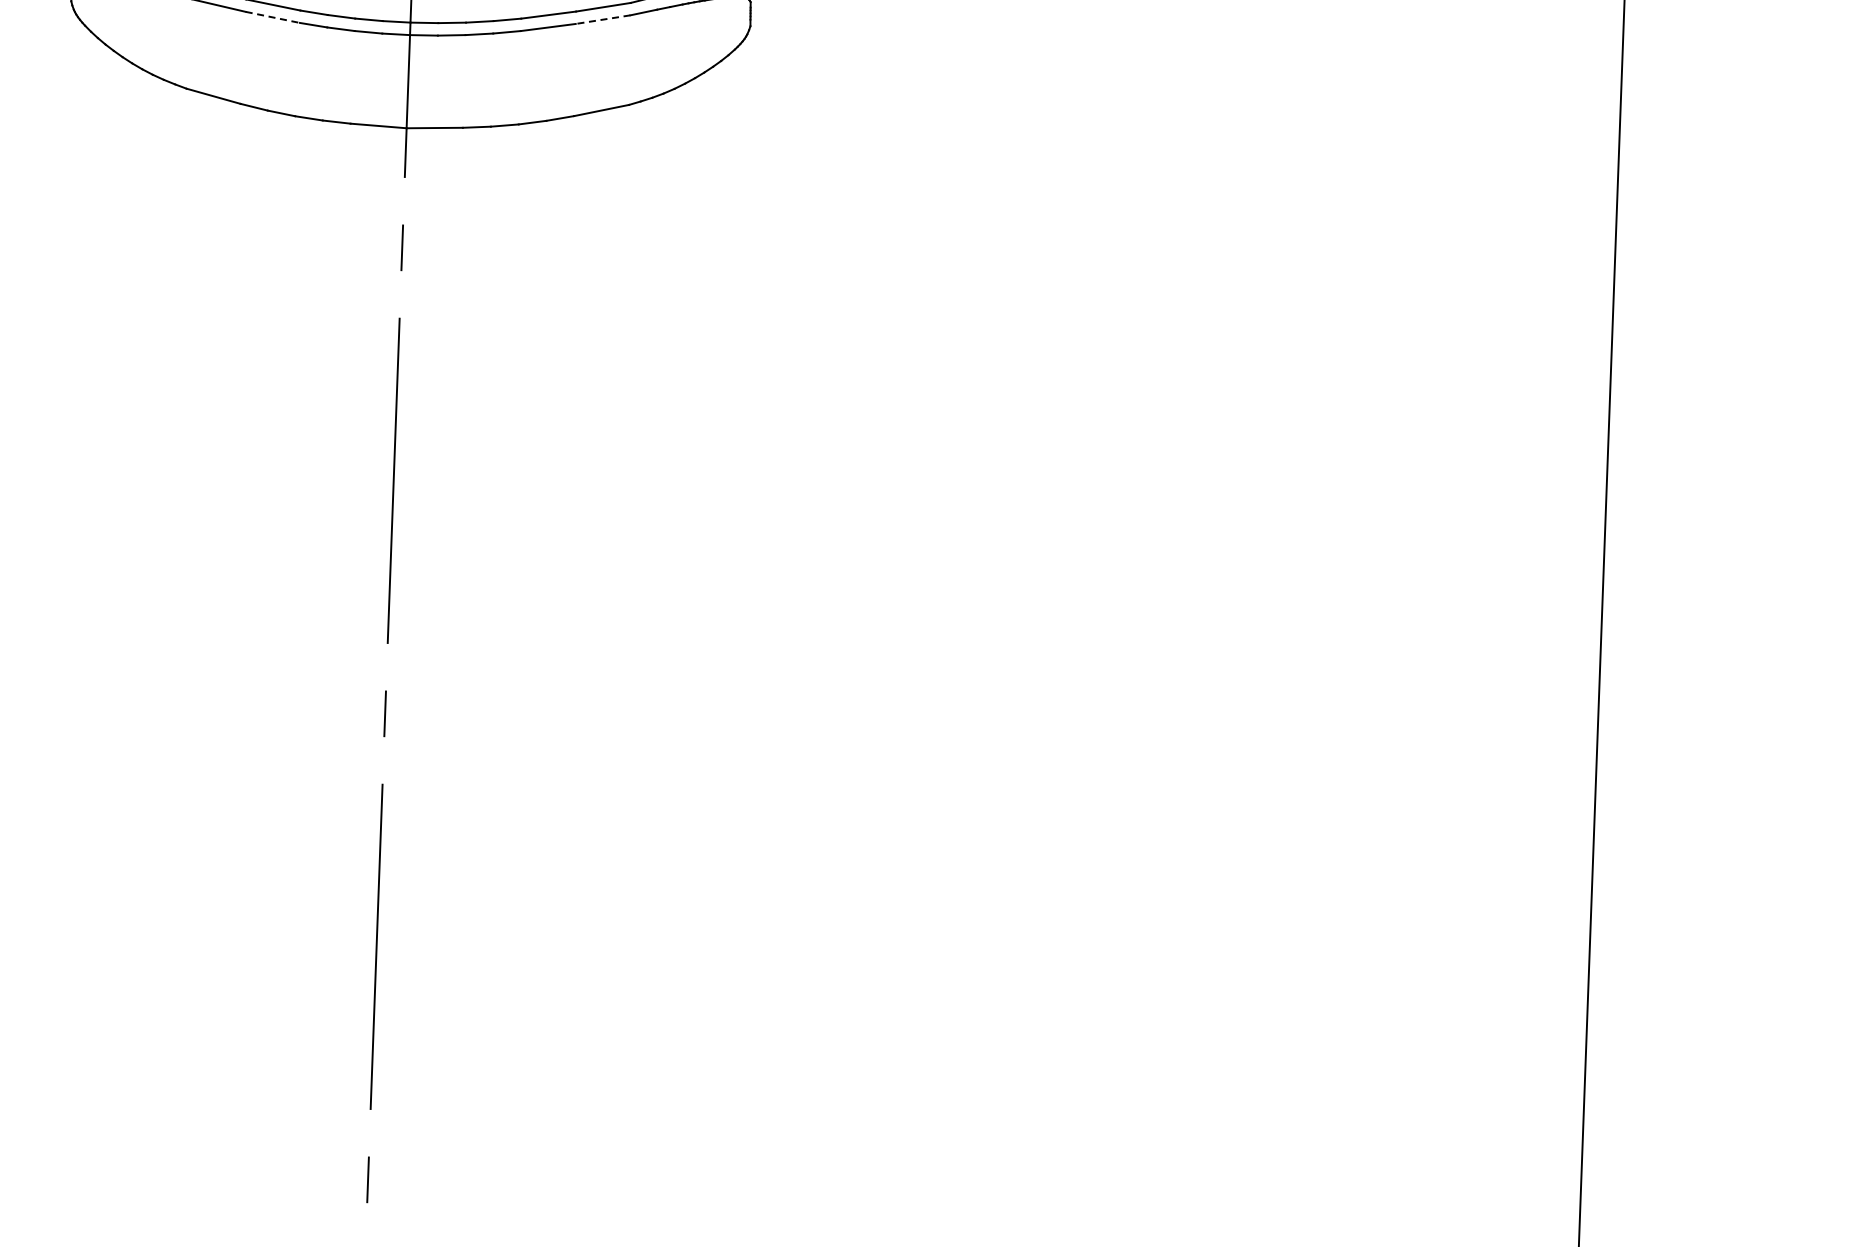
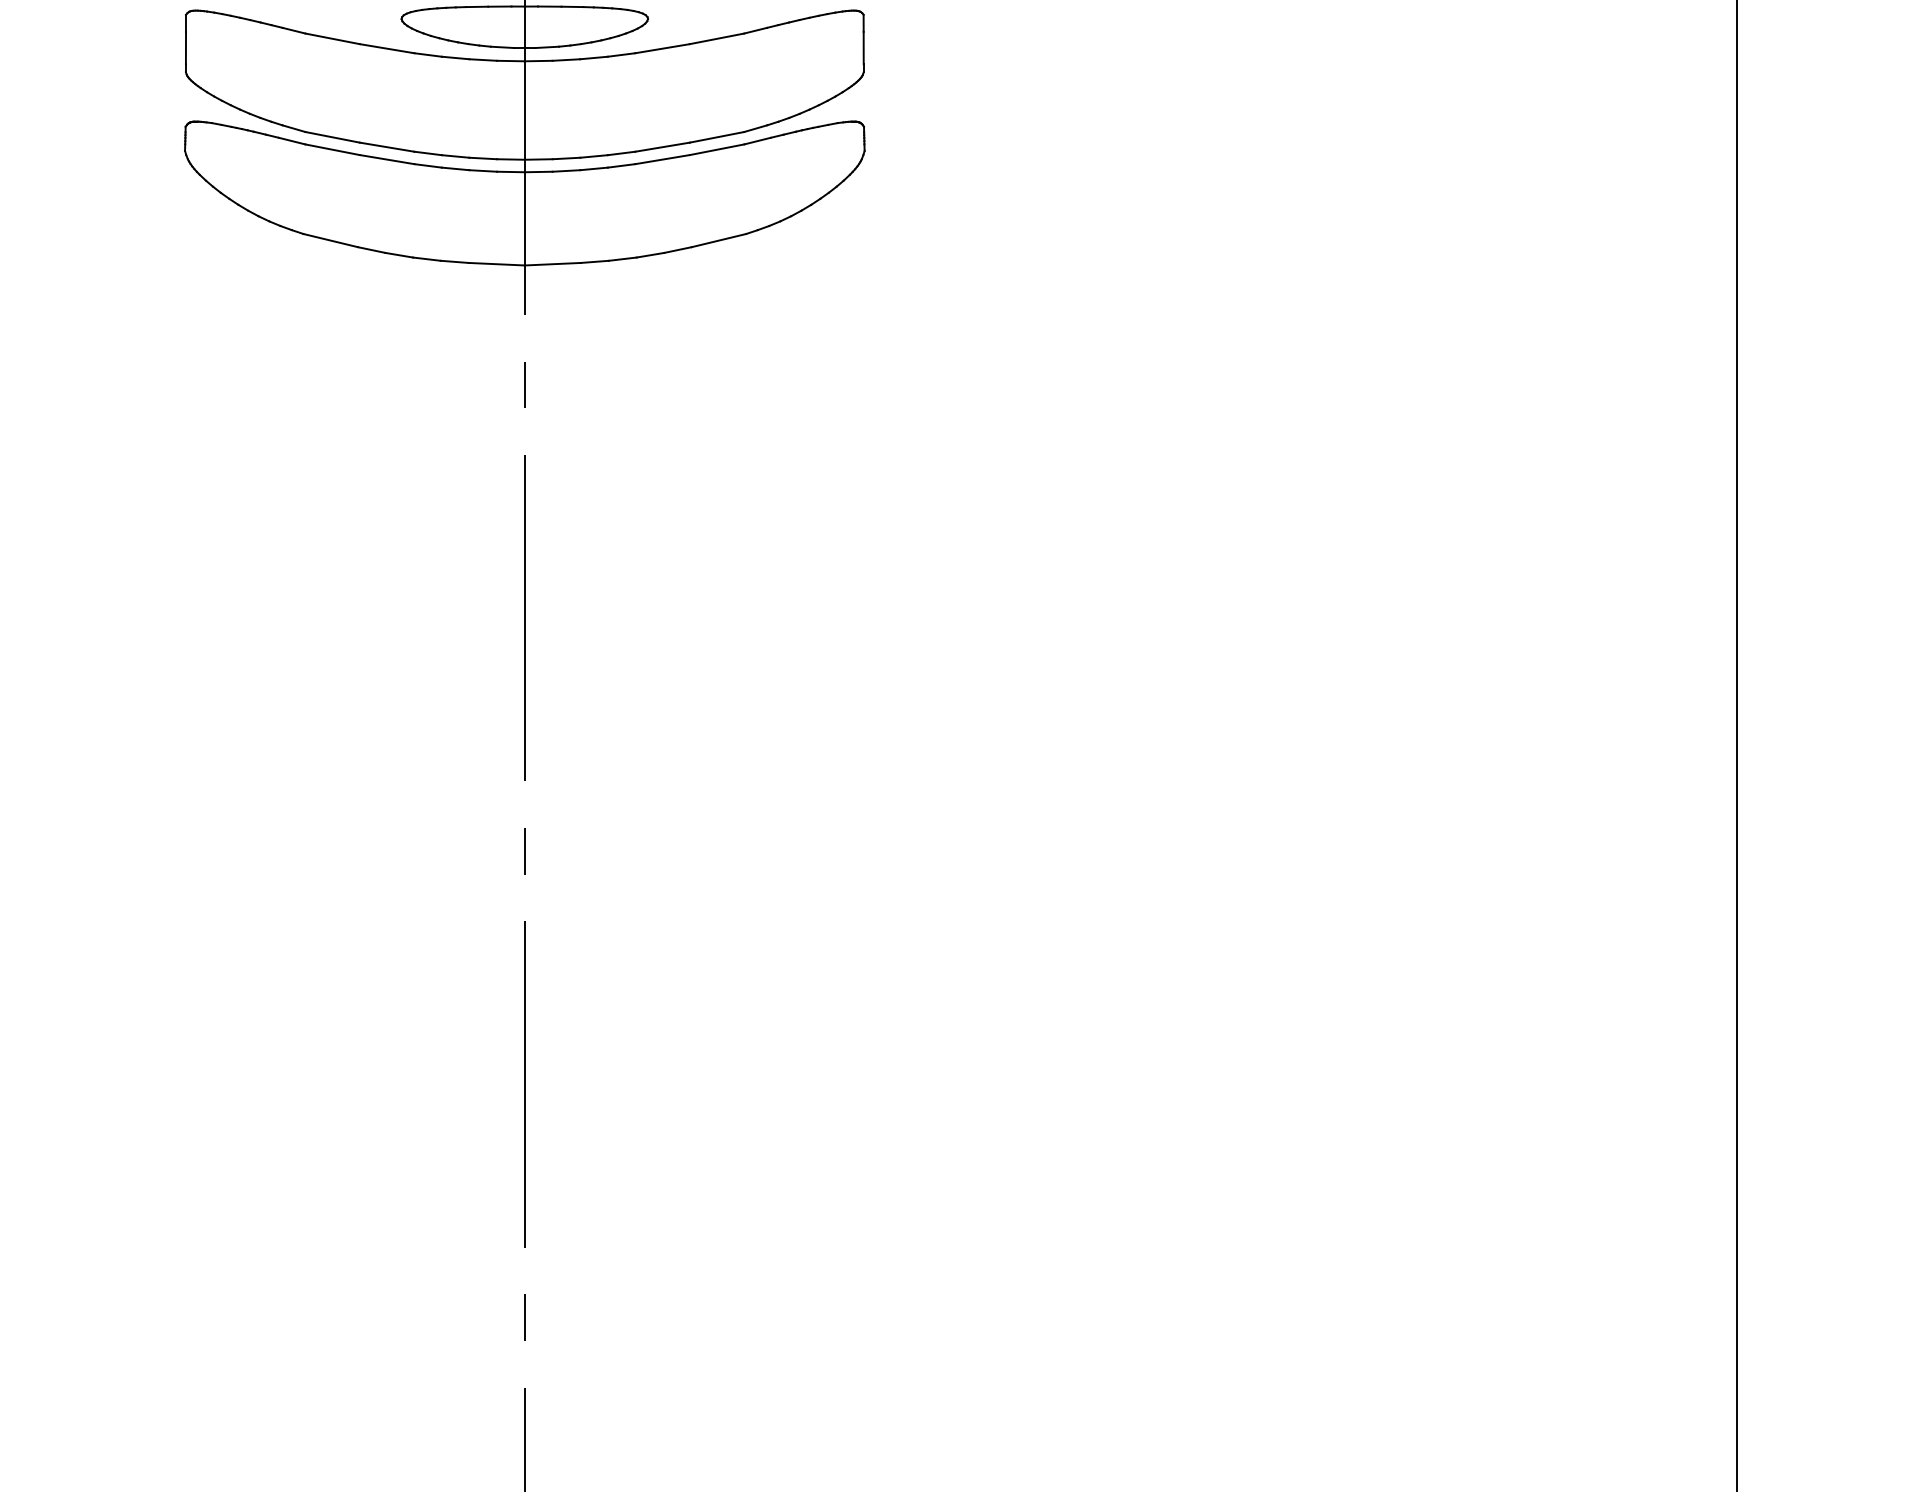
line: (273, 17) -> (387, 159), dashed -> solid
line: (603, 19) -> (717, 149), dashed -> solid

